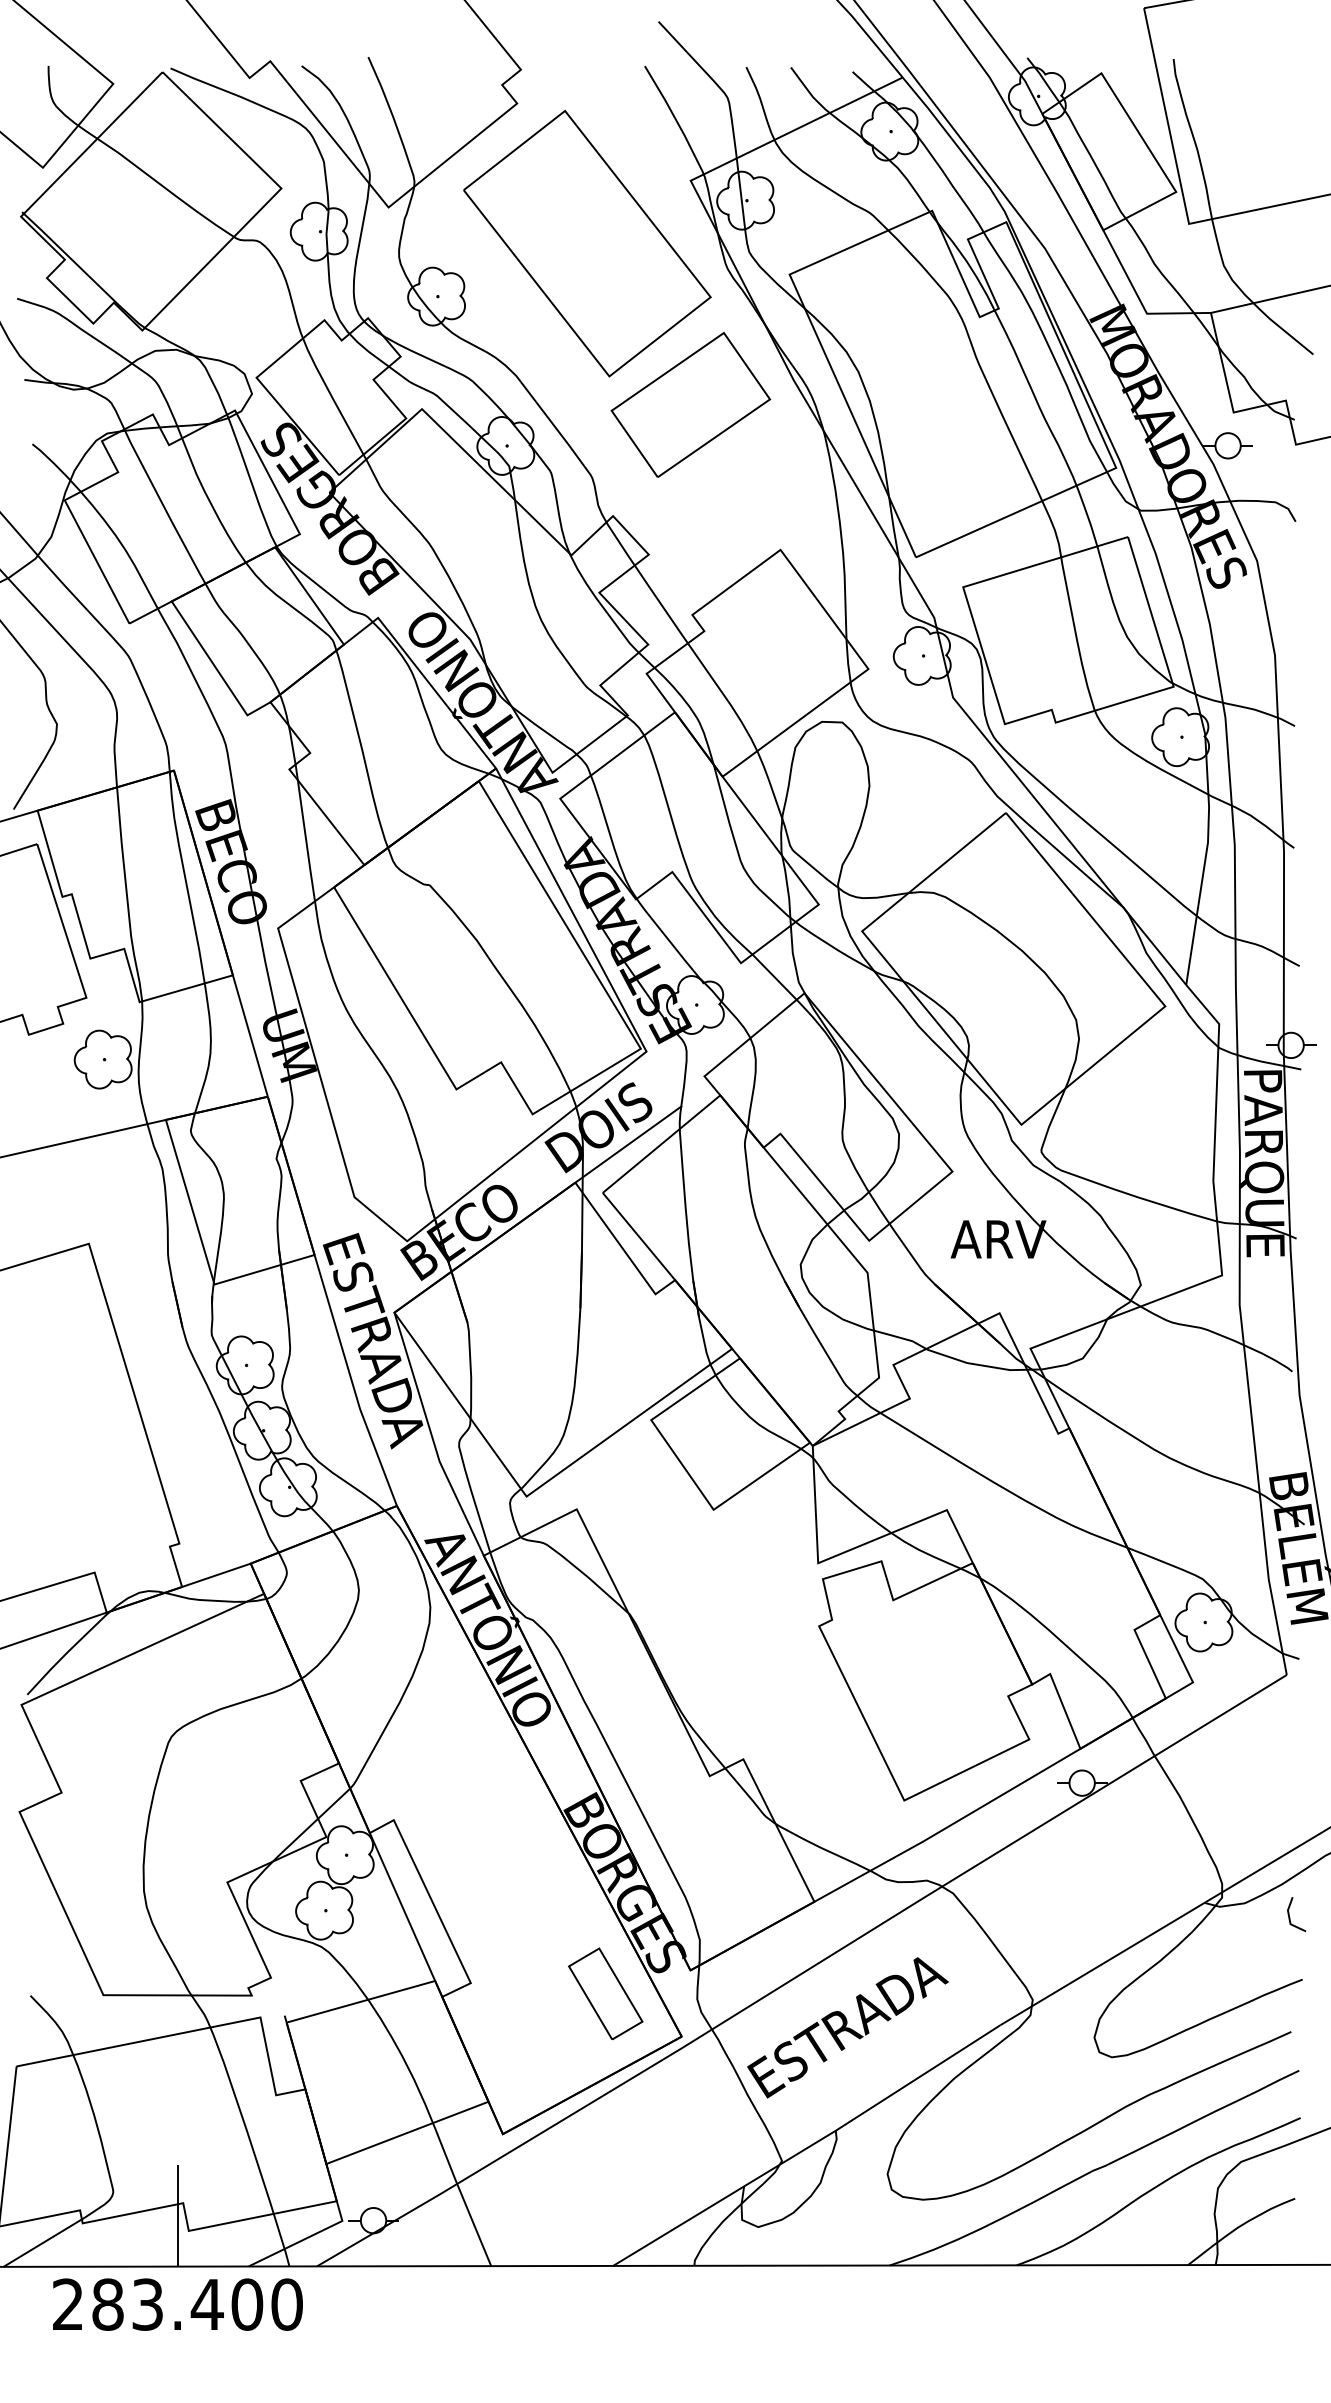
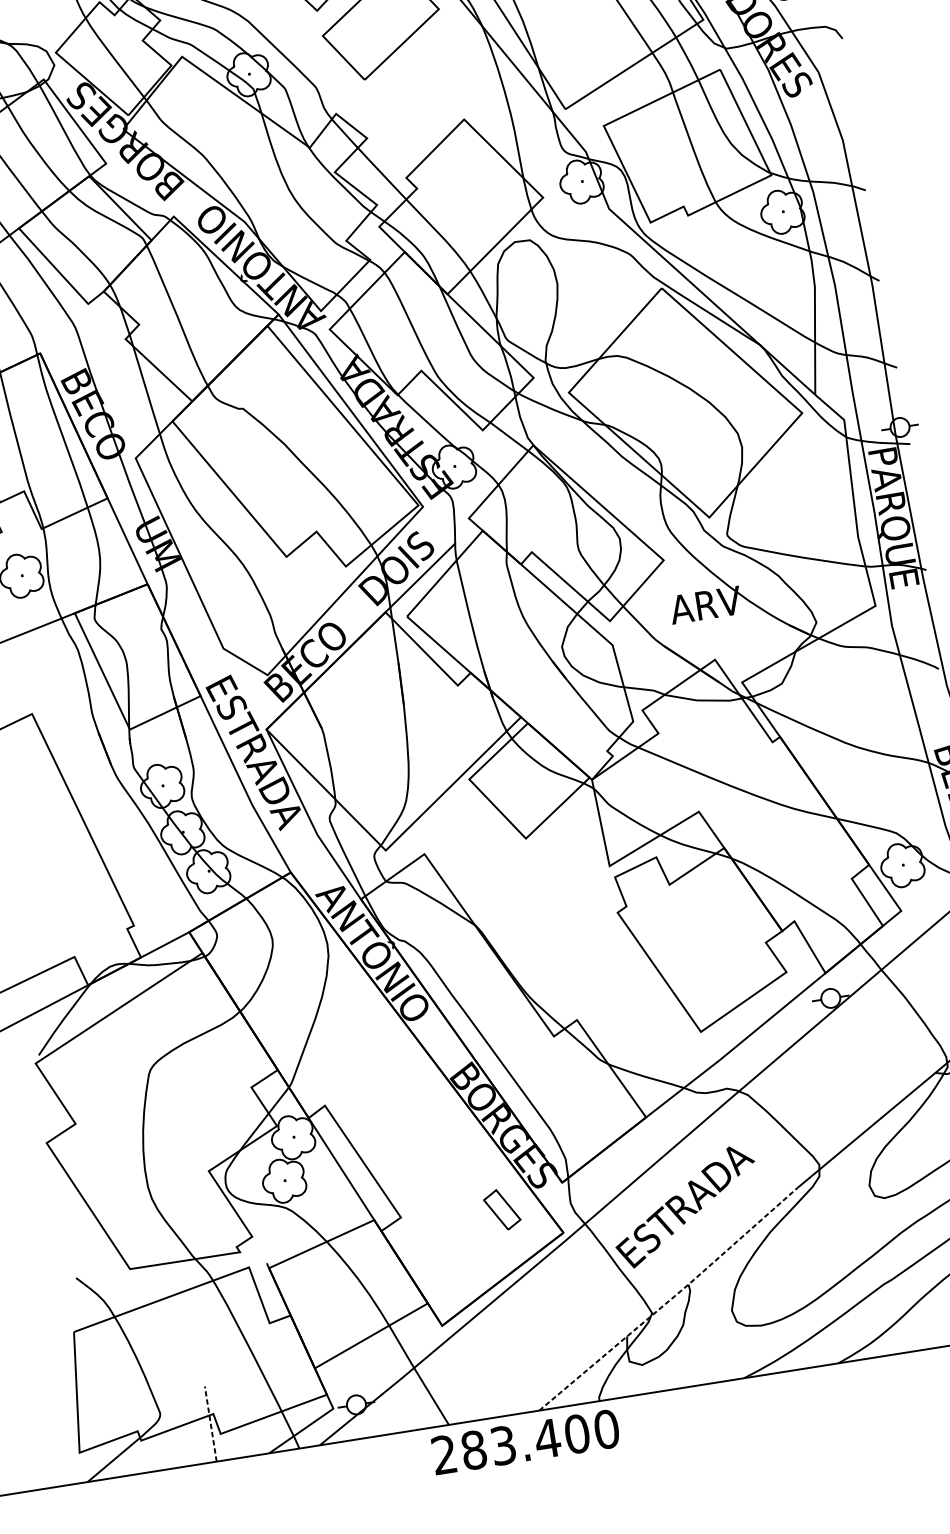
part: (605, 1993) -> (501, 1209), size x0.6
line: (808, 2147) -> (670, 1300), solid -> dashed
line: (177, 2215) -> (210, 1423), solid -> dashed
text: (177, 2304) -> (525, 1442), moved

